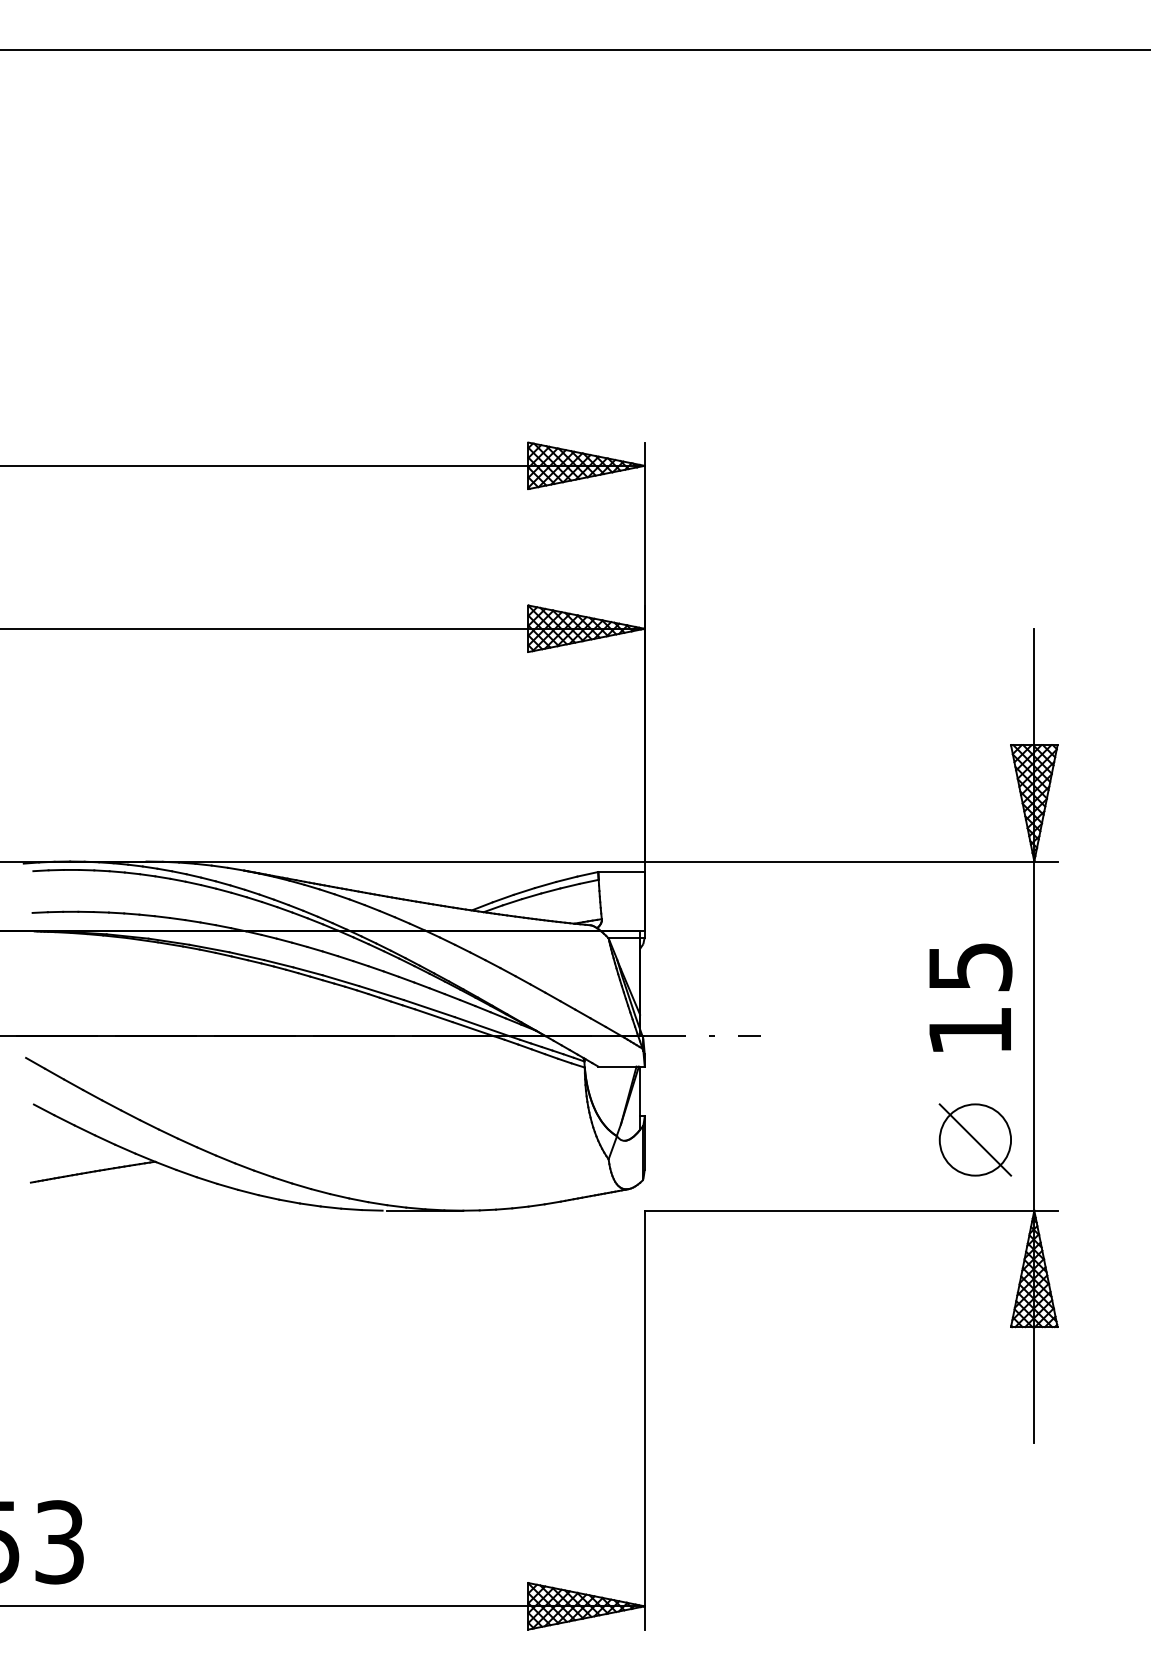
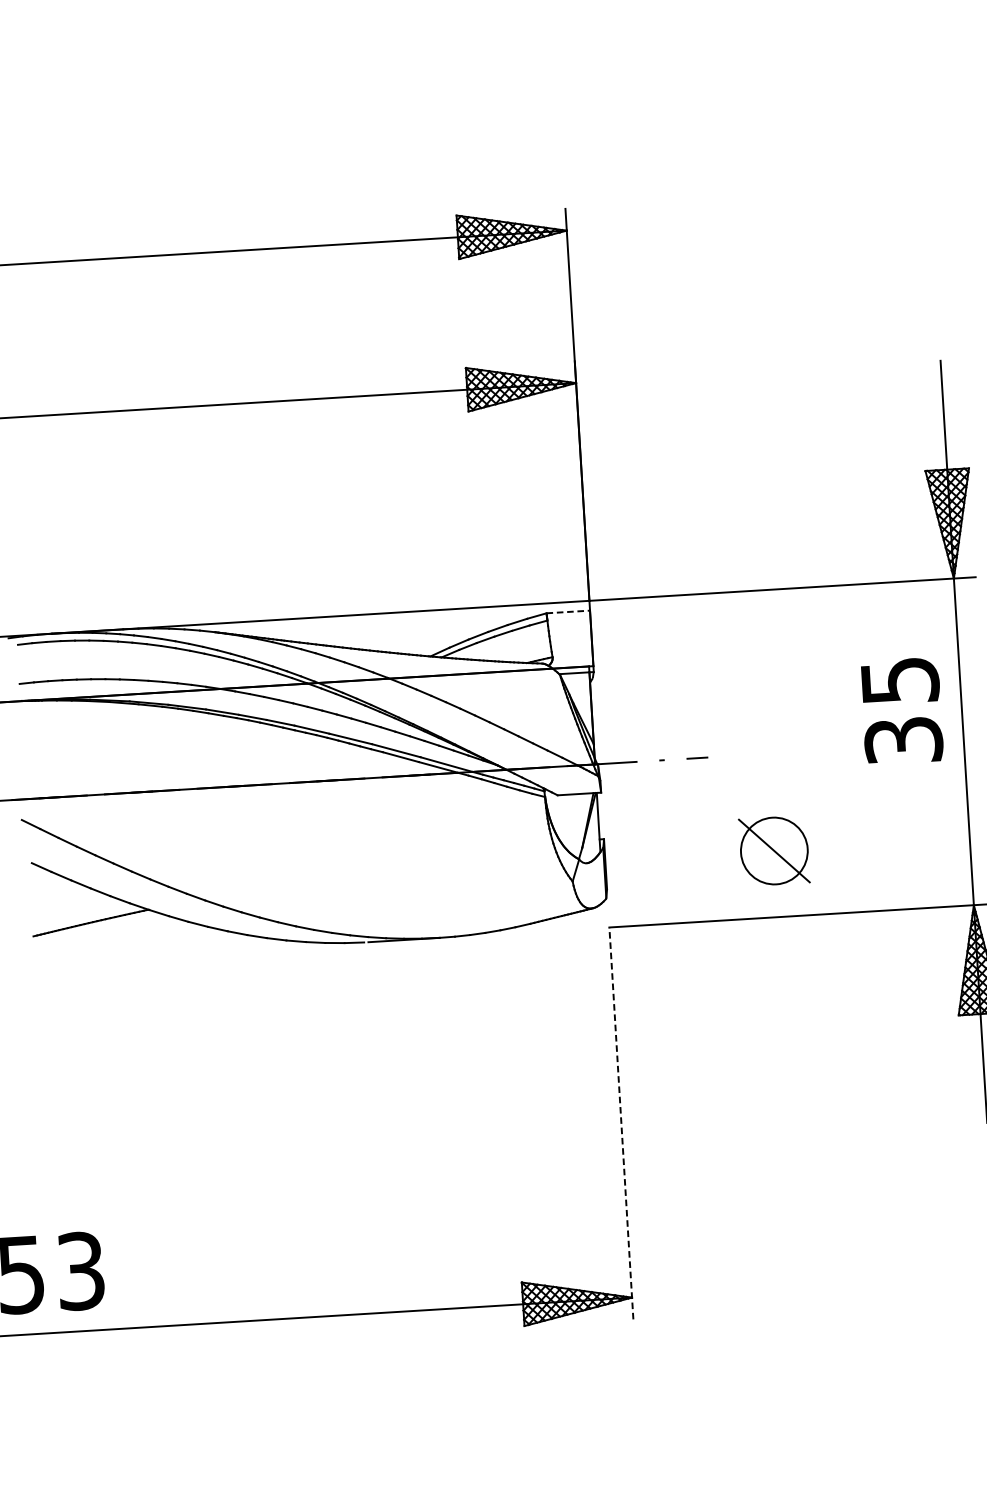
line: (622, 872) -> (569, 612), solid -> dashed
text: (970, 1031) -> (903, 741), 15 -> 35
part: (975, 1139) -> (774, 850), moved
line: (644, 1419) -> (621, 1122), solid -> dashed

